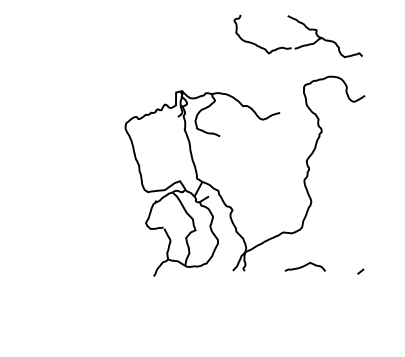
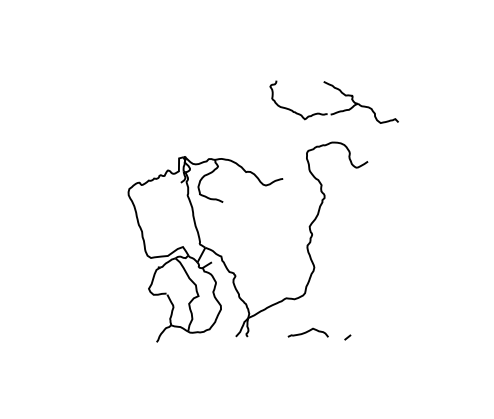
part: (300, 45) -> (336, 111), moved
line: (360, 271) -> (347, 337), moved

